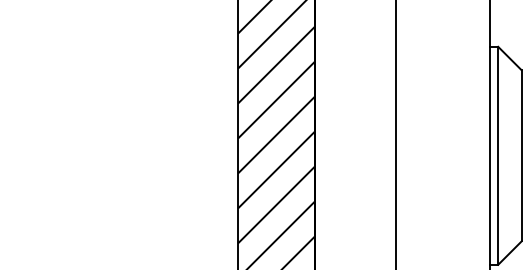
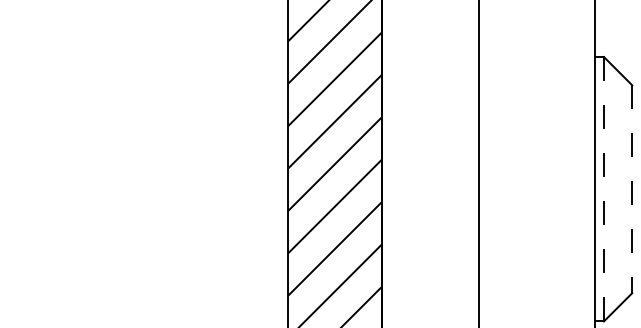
line: (497, 156) -> (603, 189), solid -> dashed
line: (521, 156) -> (632, 189), solid -> dashed

